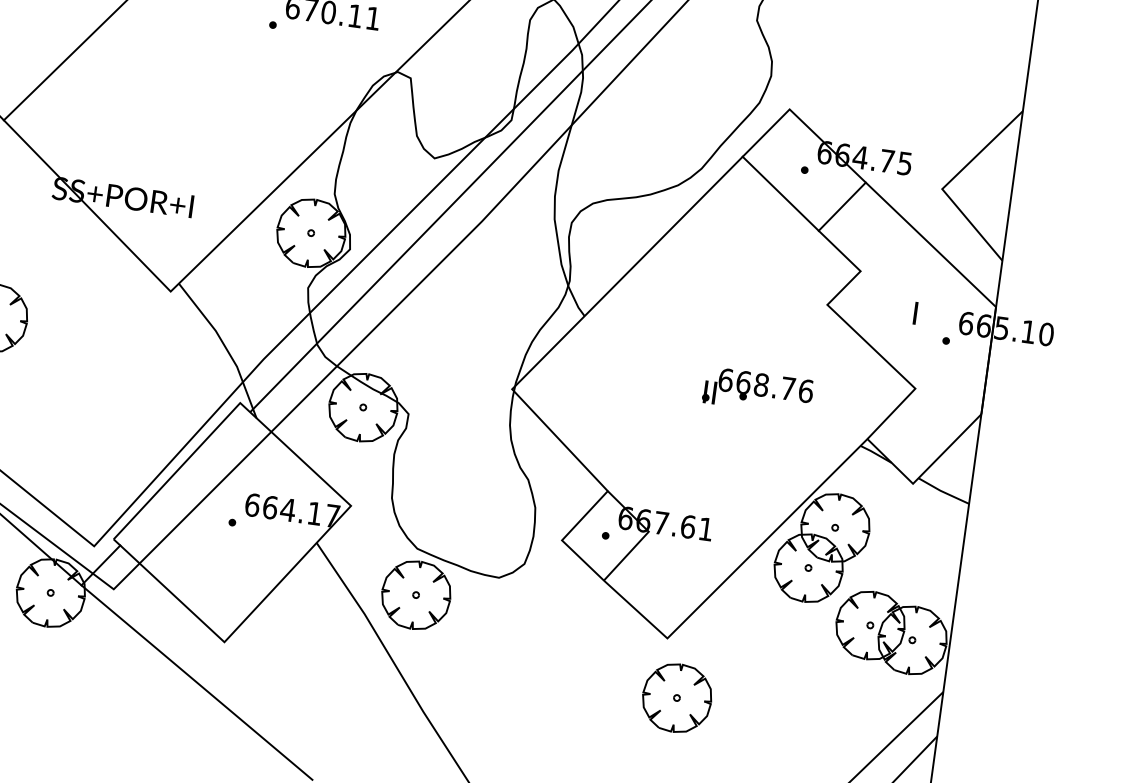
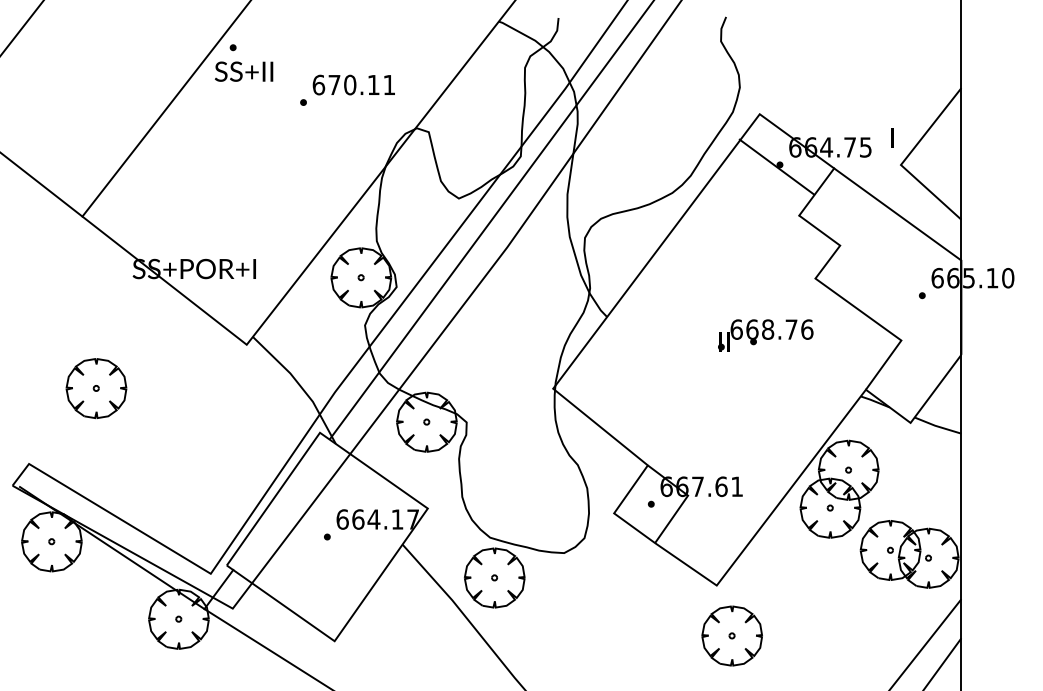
line: (780, 192) -> (776, 166), moved
text: (915, 312) -> (892, 137), moved
part: (757, 391) -> (765, 335), moved

